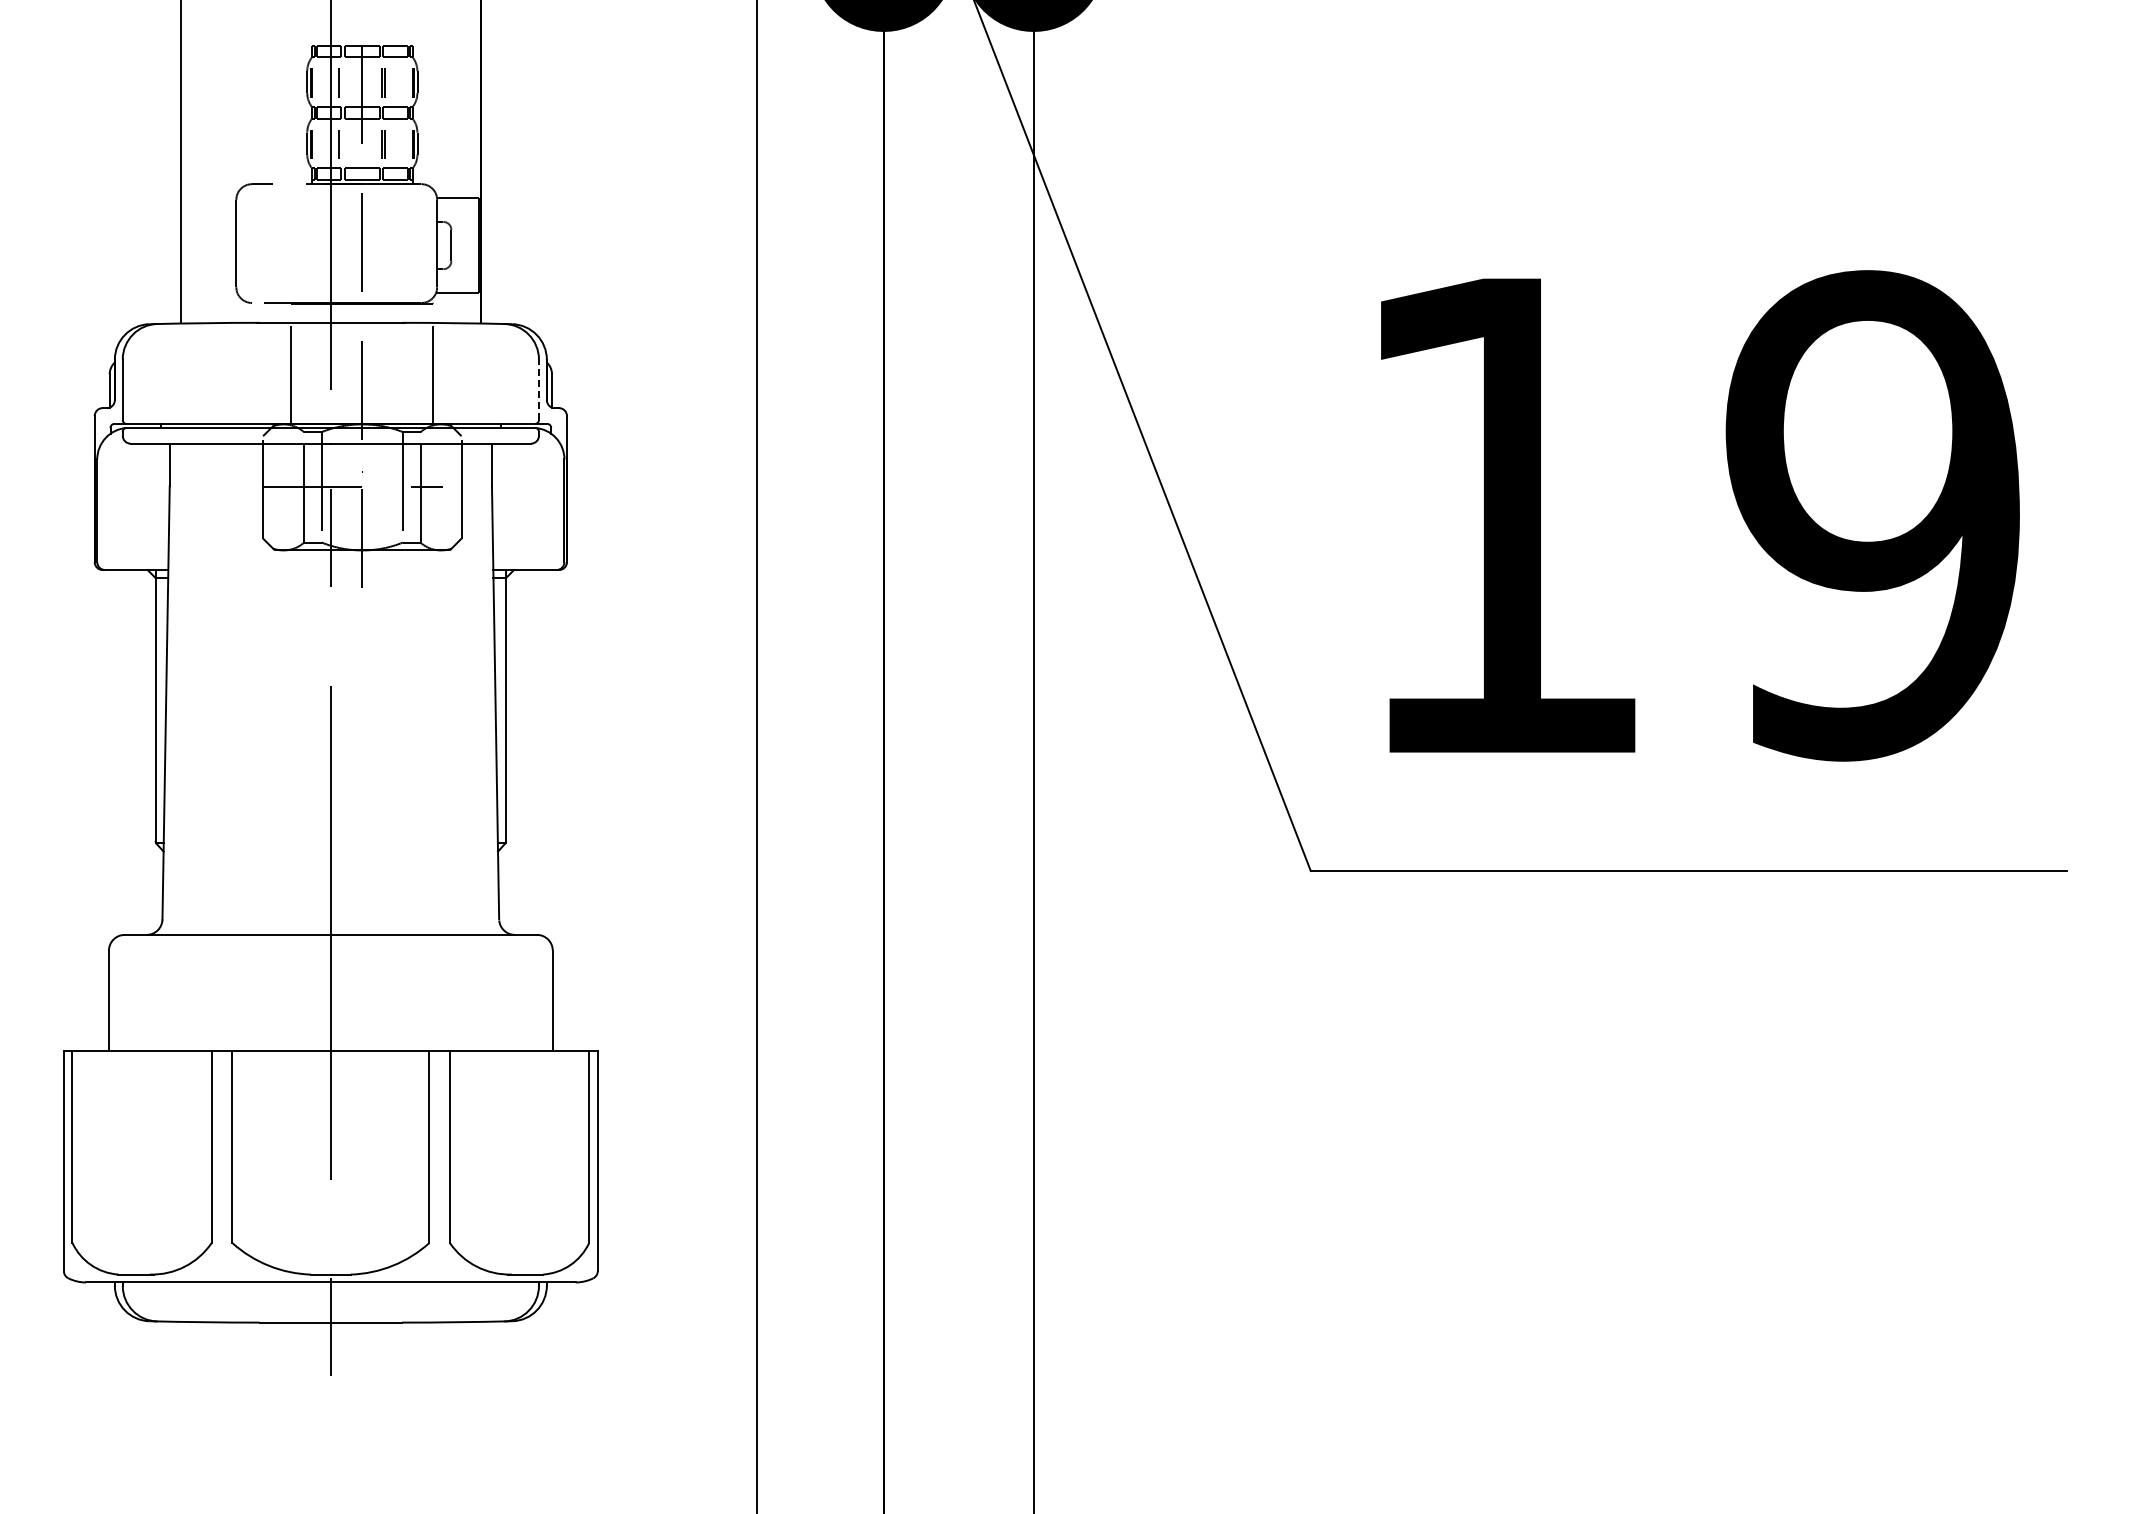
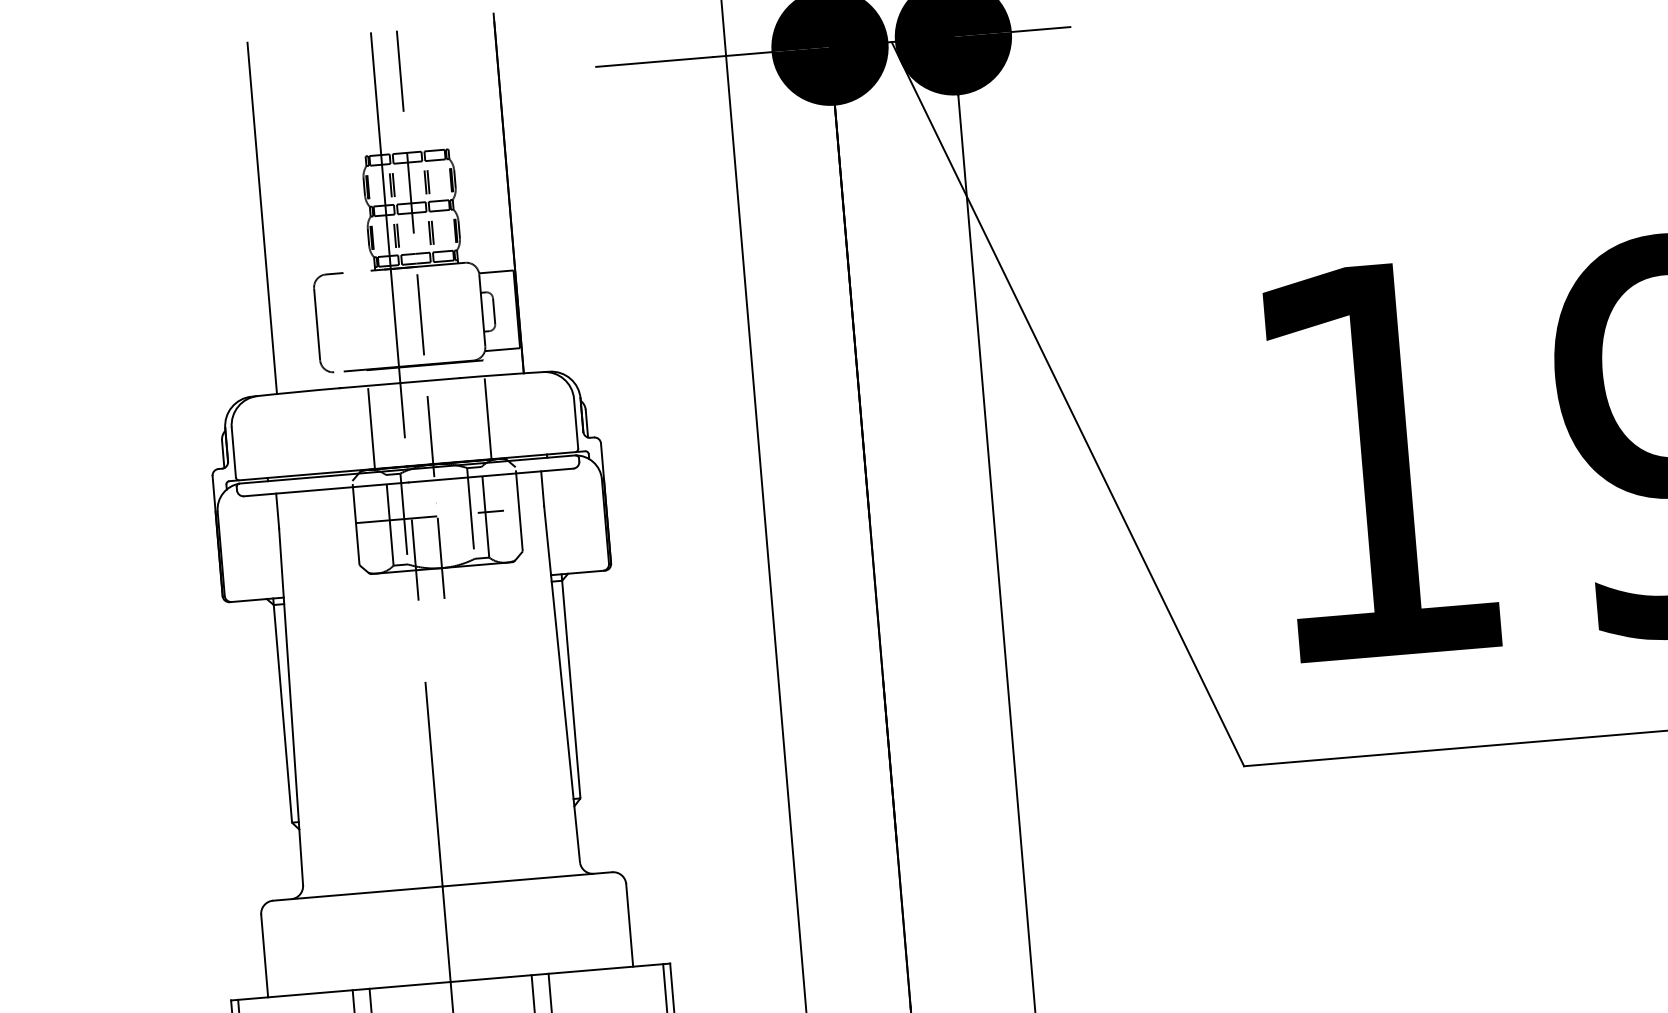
line: (343, 82) -> (394, 184), added
line: (343, 144) -> (398, 235), added
line: (538, 389) -> (575, 423), dashed -> solid

